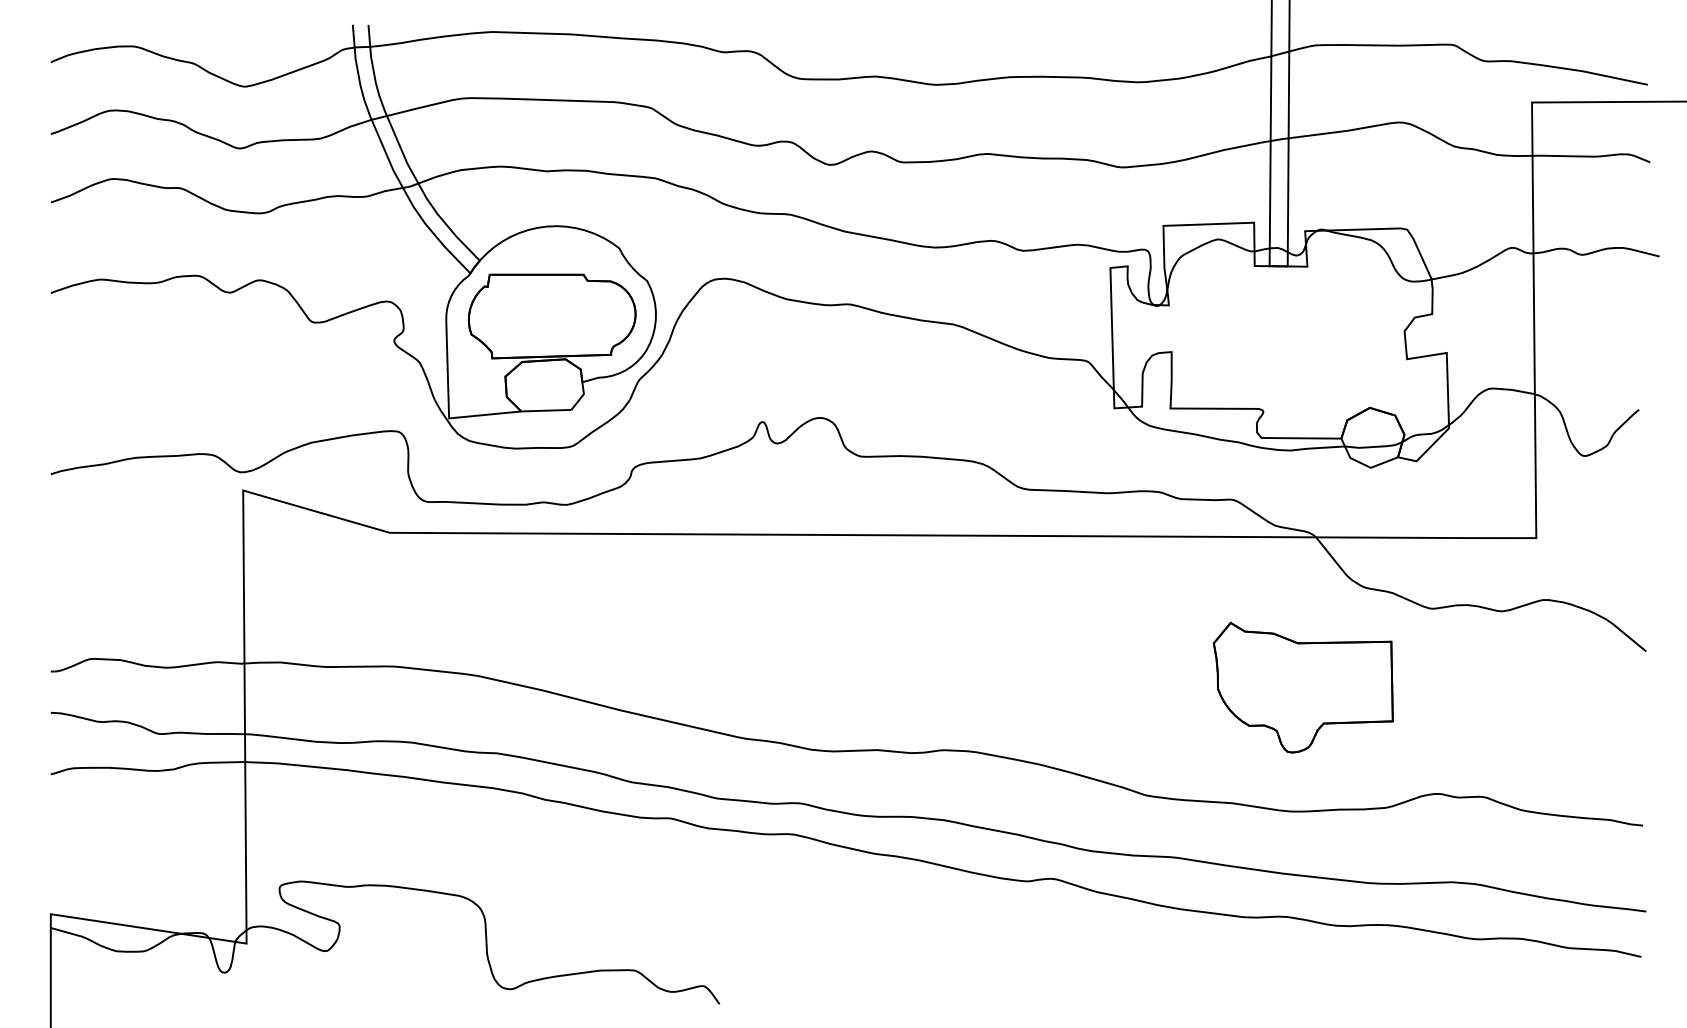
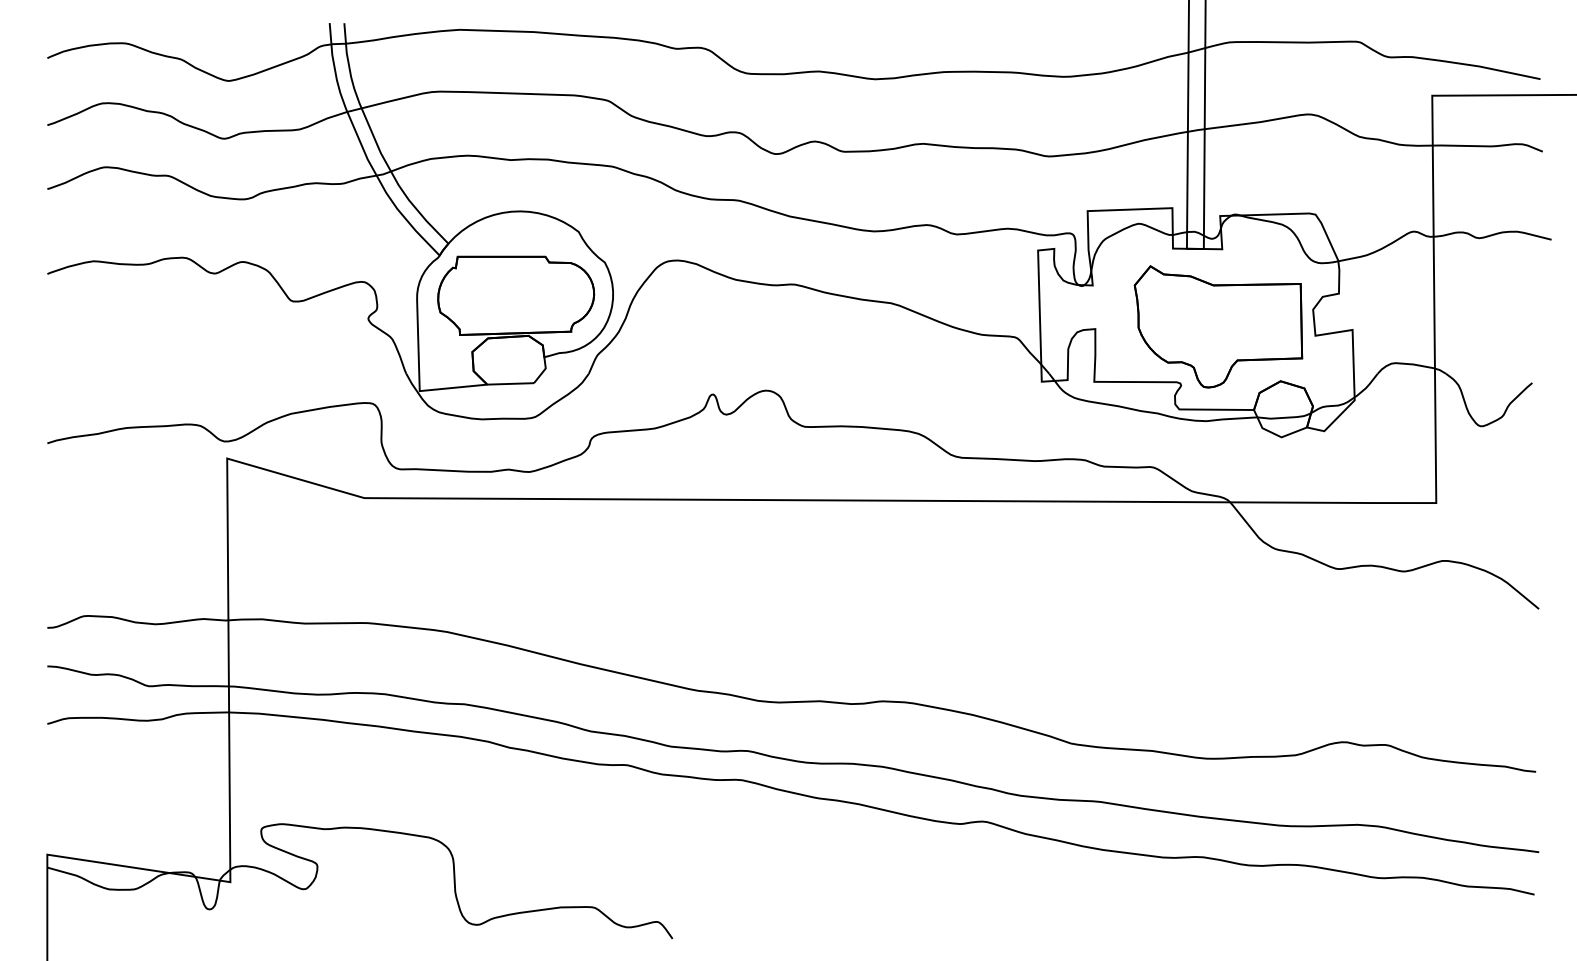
part: (1303, 687) -> (1218, 326), moved

